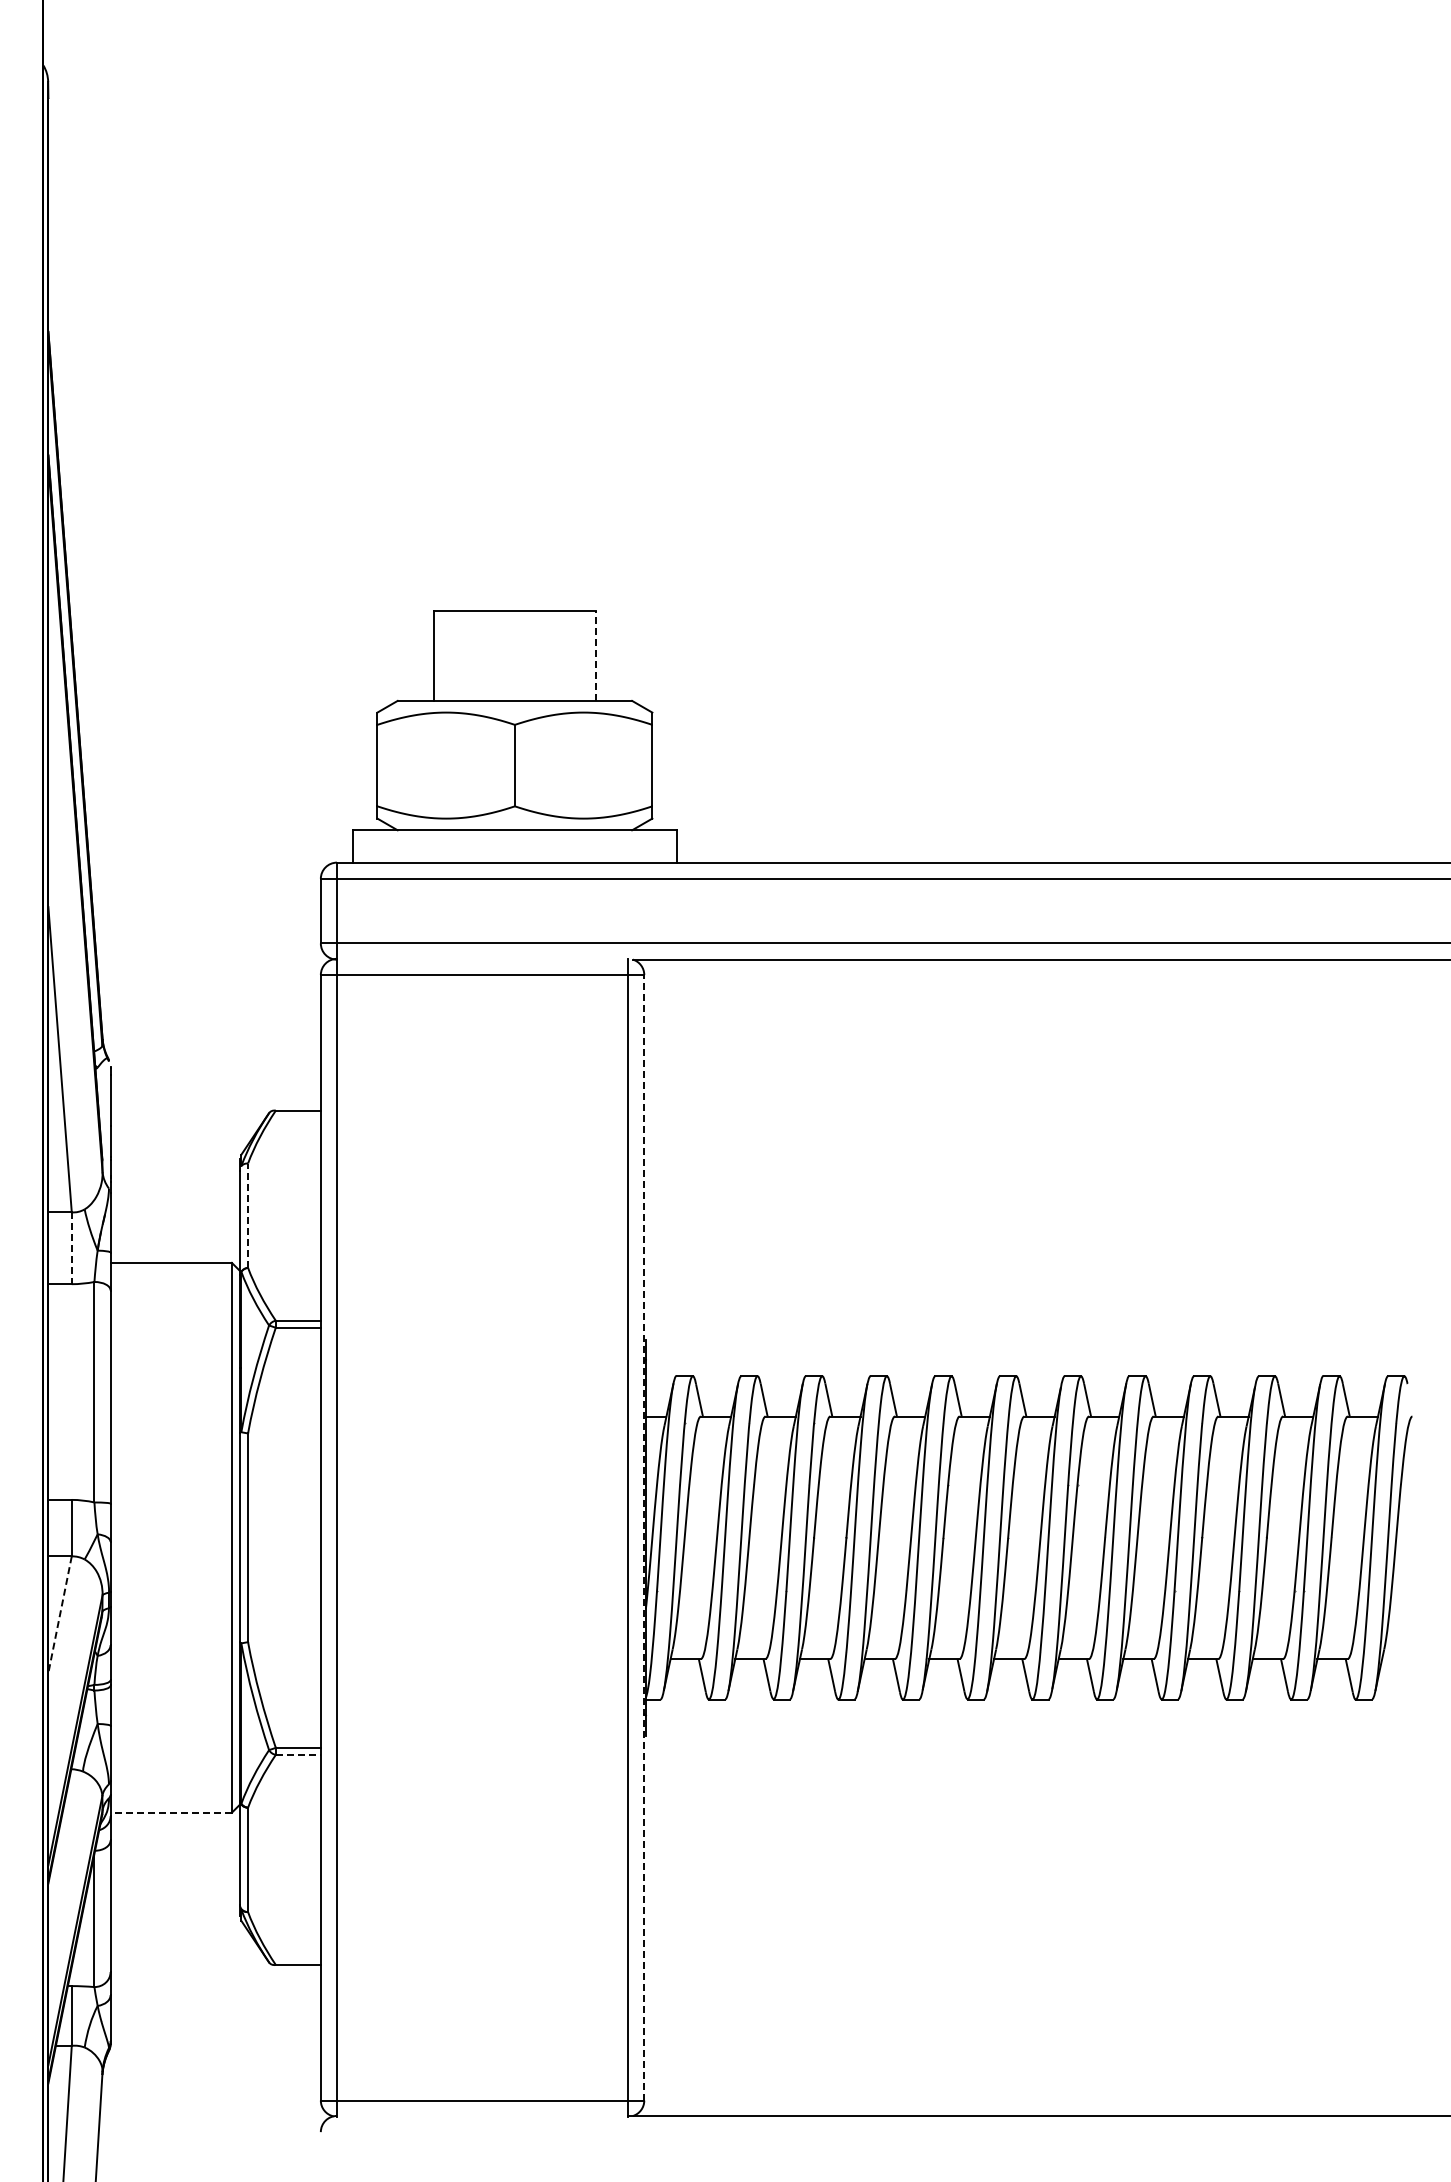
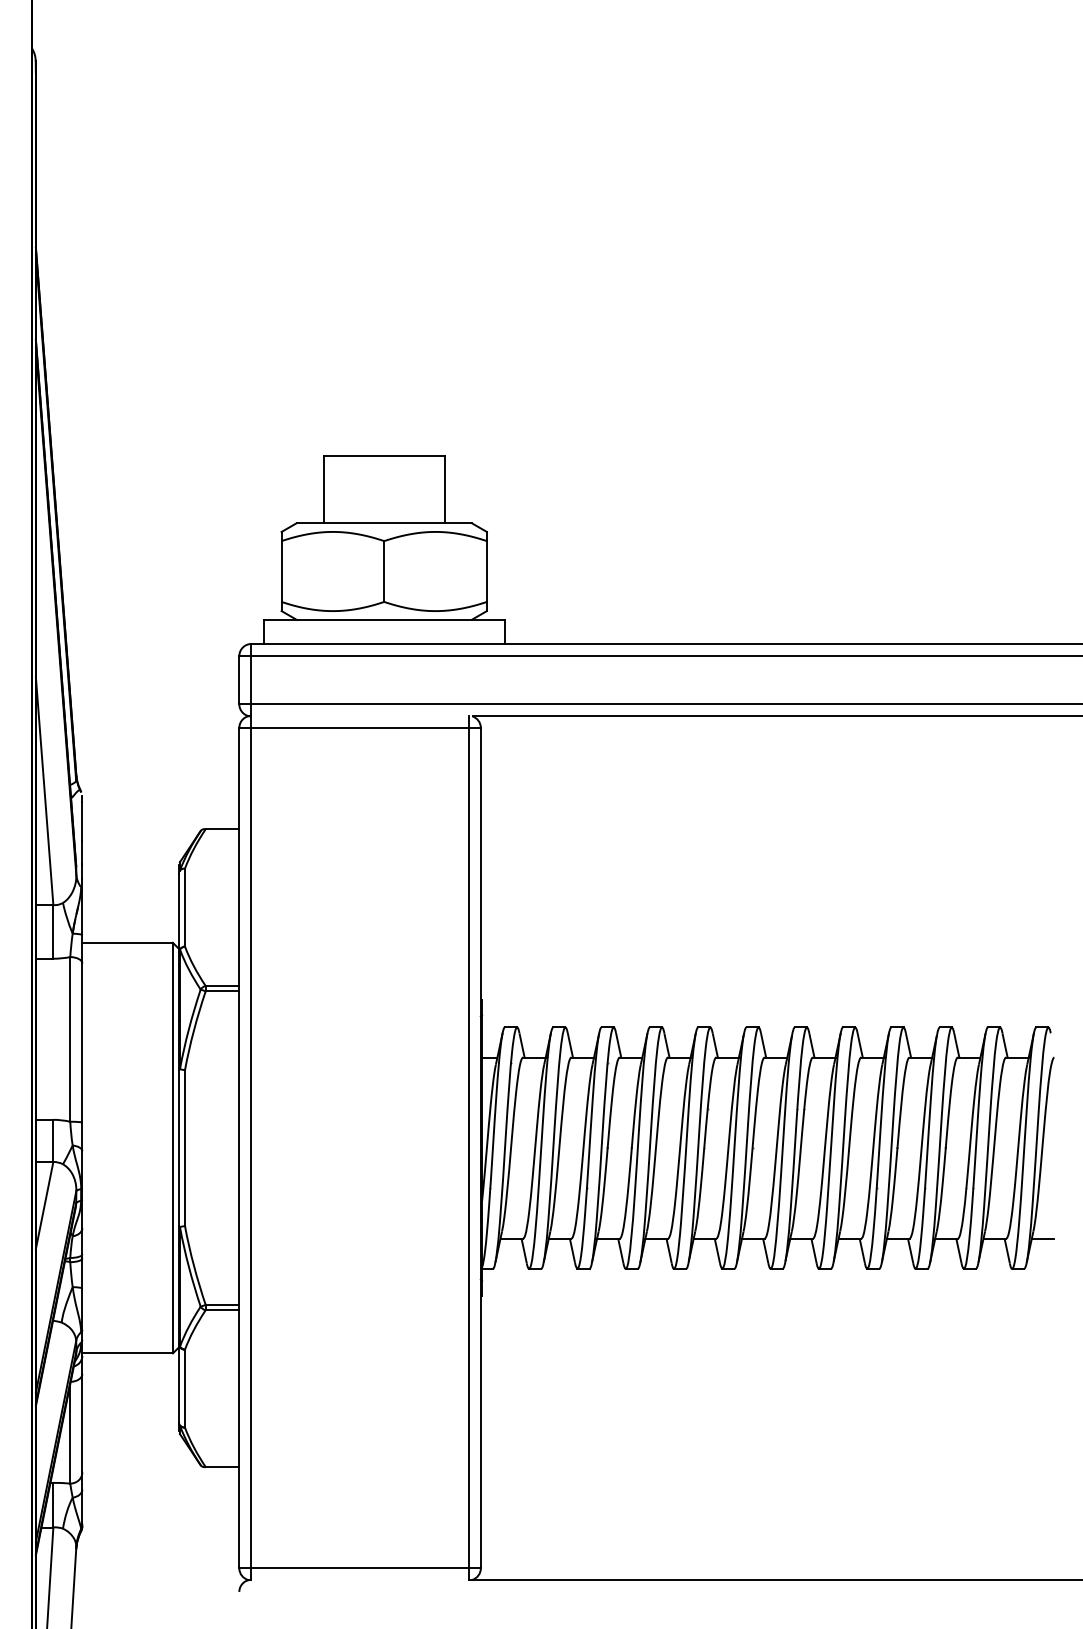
line: (595, 655) -> (444, 489), dashed -> solid
line: (248, 1215) -> (185, 907), dashed -> solid
line: (71, 1248) -> (53, 932), dashed -> solid
line: (644, 1537) -> (481, 1147), dashed -> solid
line: (59, 1615) -> (44, 1206), dashed -> solid
line: (1397, 1659) -> (1043, 1238), added
line: (298, 1754) -> (222, 1309), dashed -> solid
line: (171, 1812) -> (127, 1353), dashed -> solid

